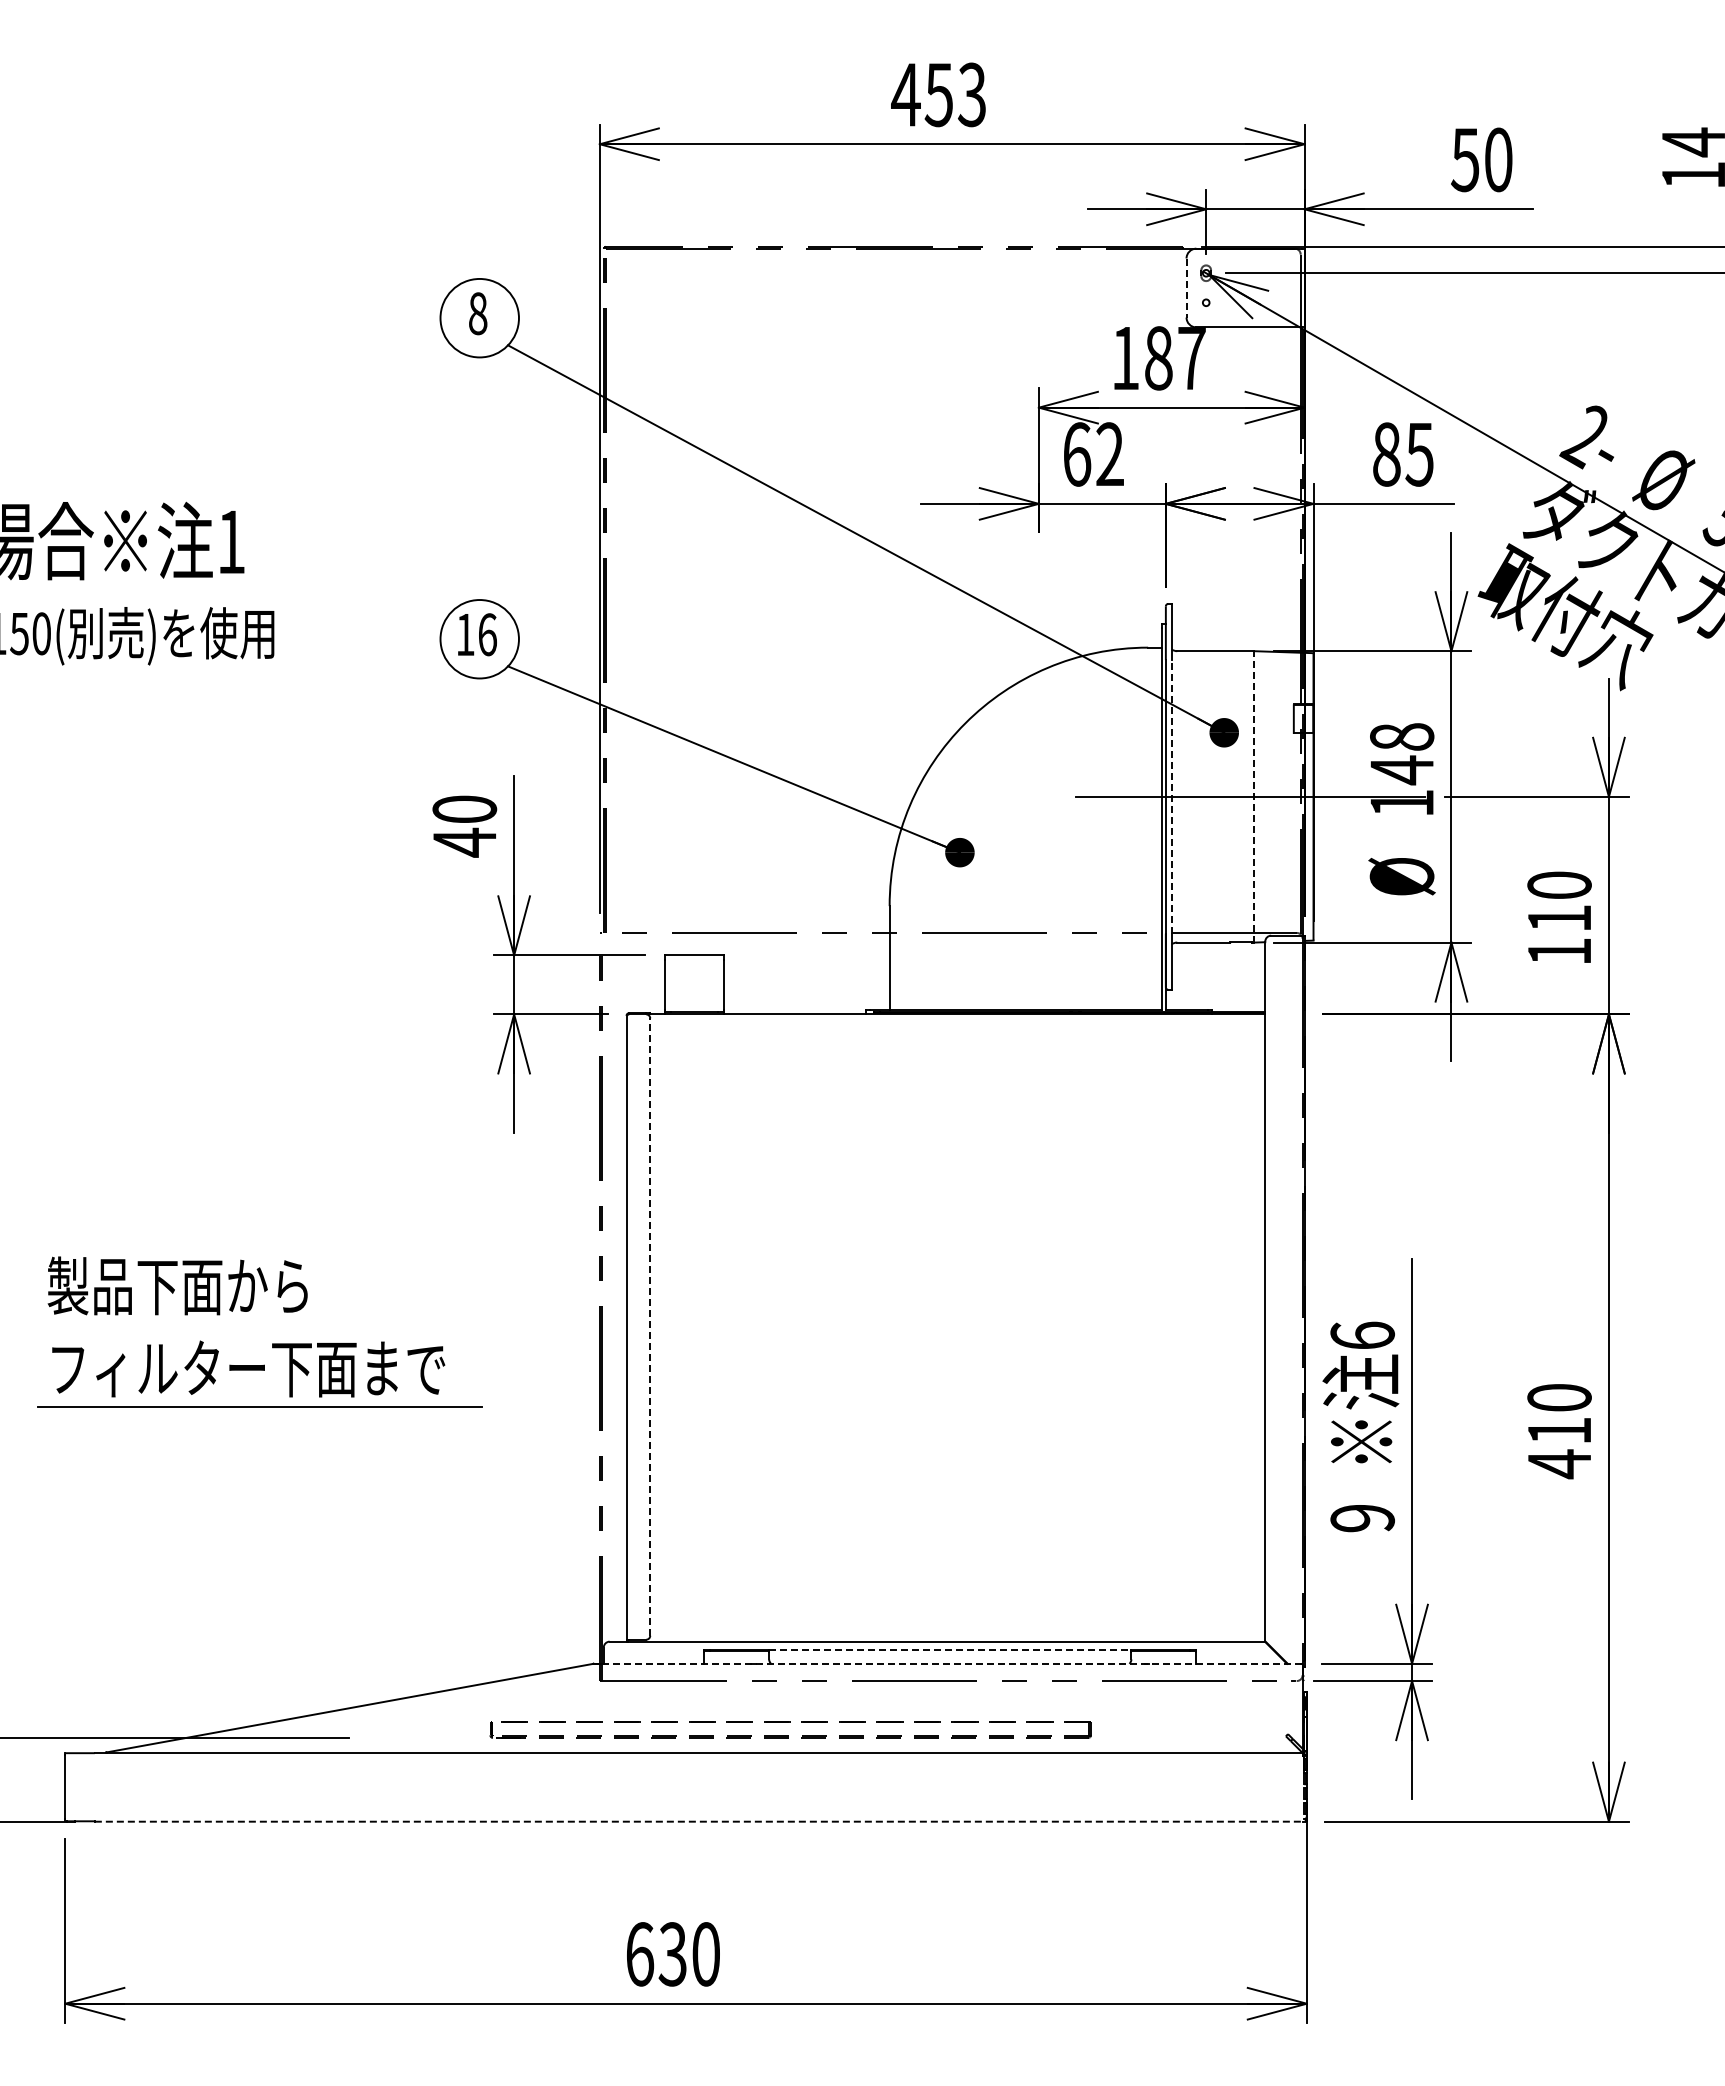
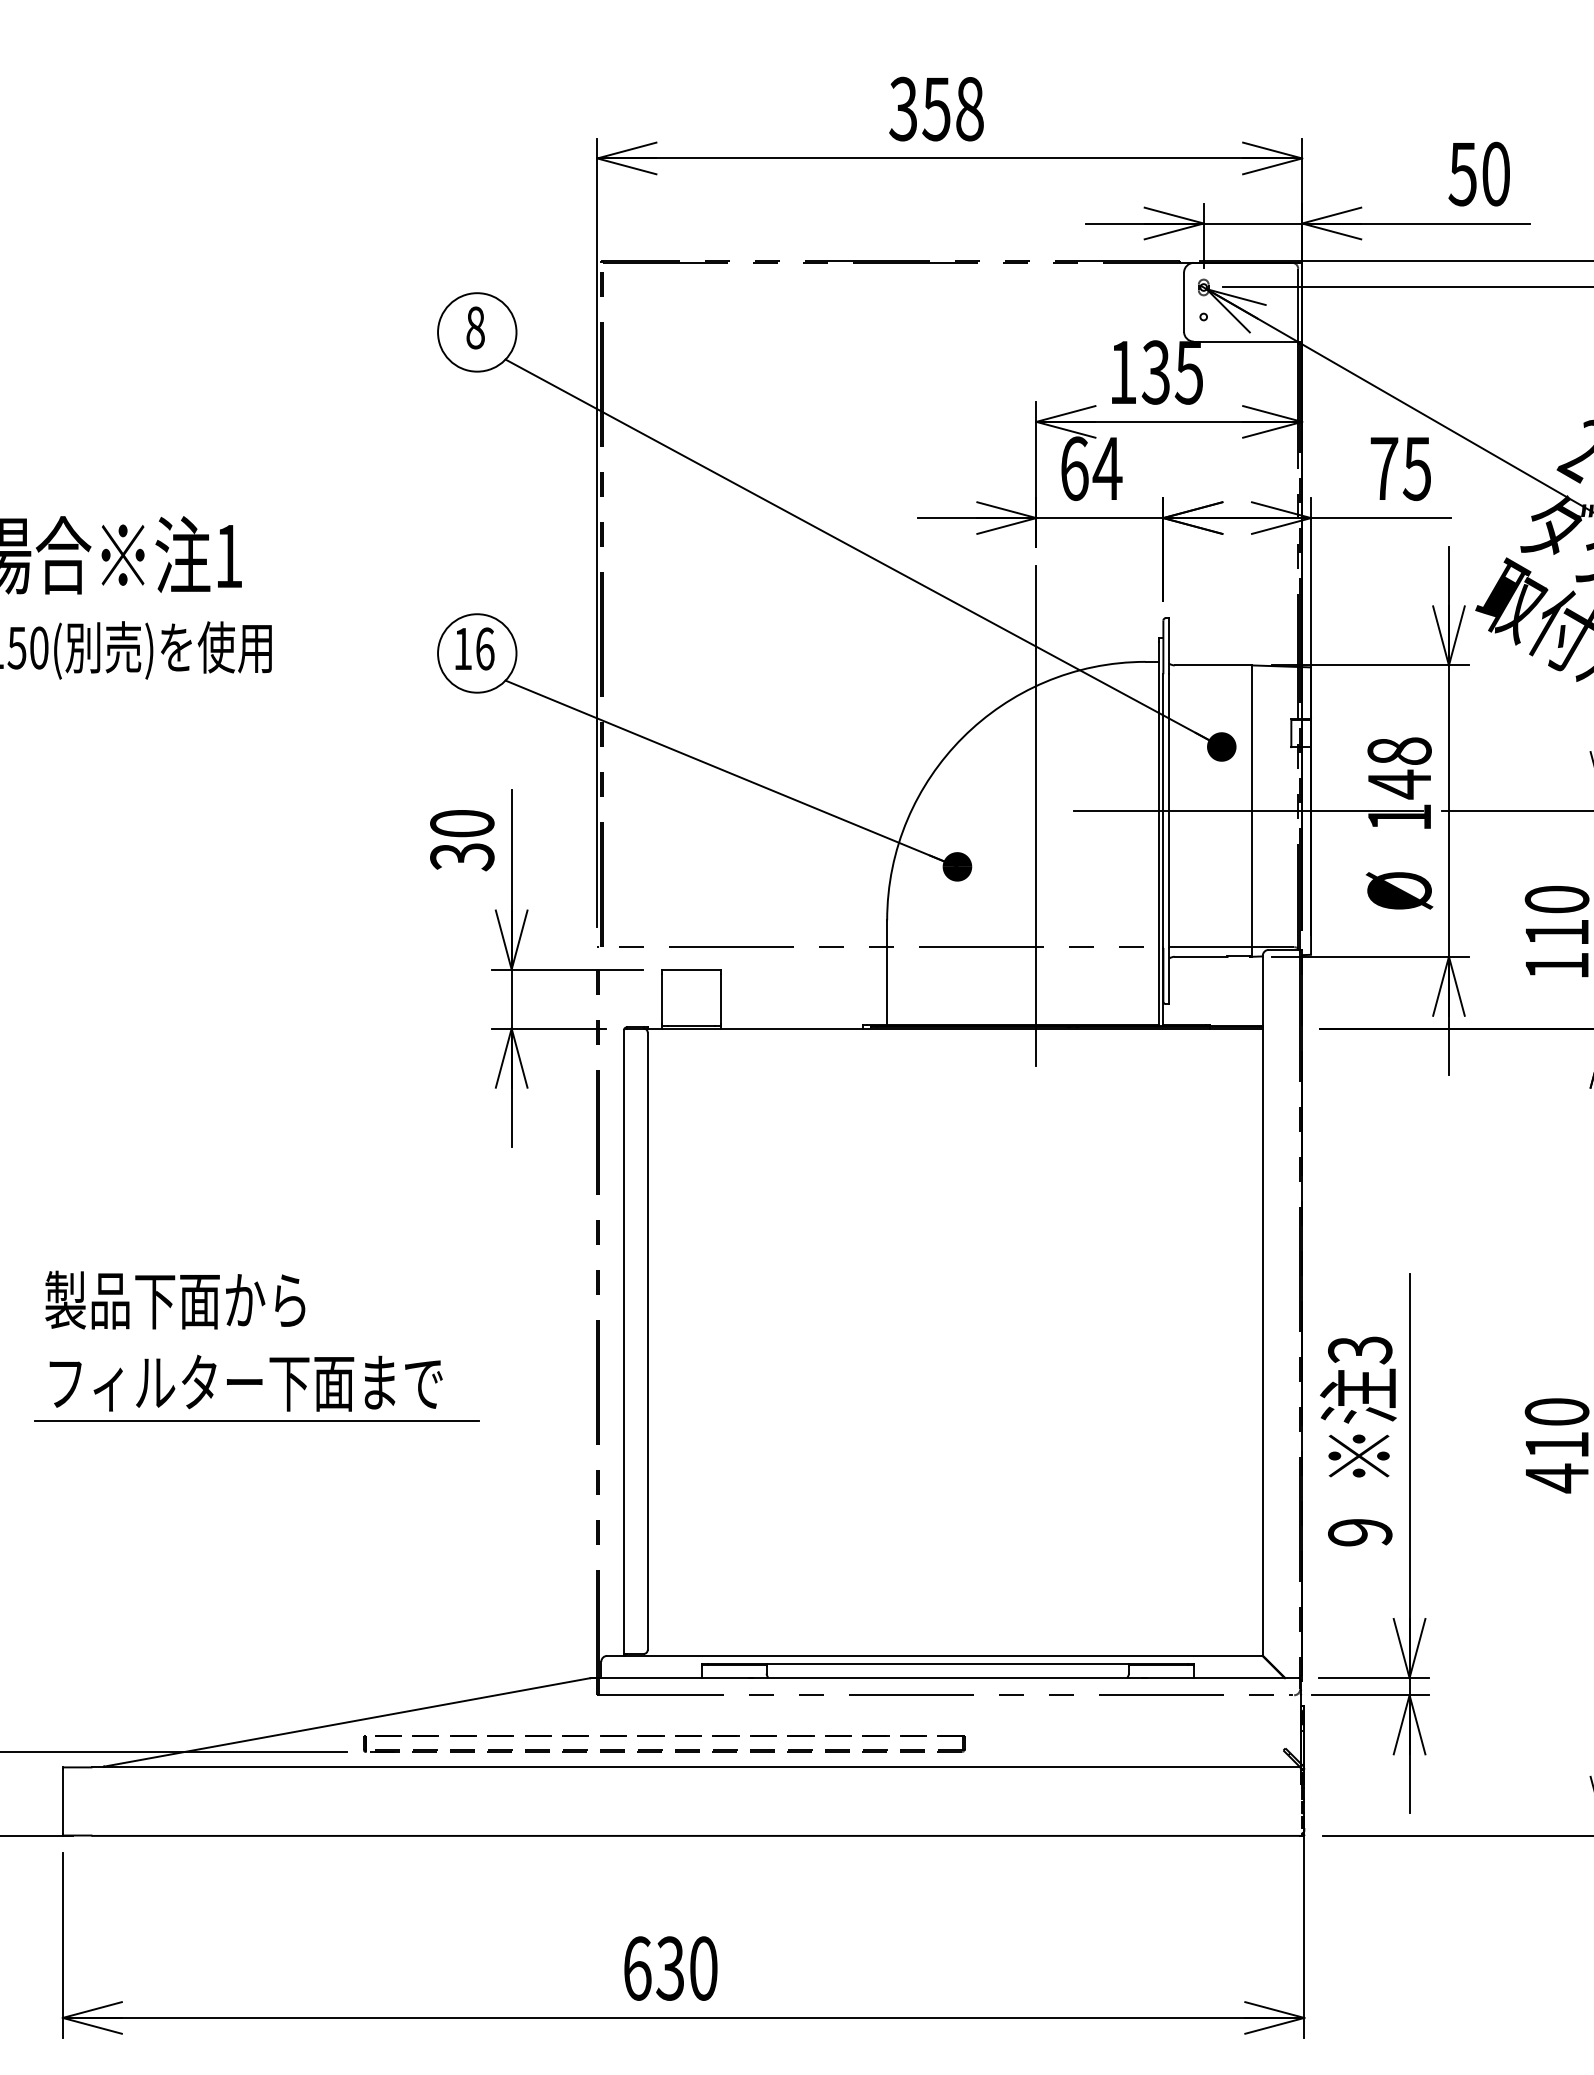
text: (938, 94) -> (936, 108), 453 -> 358
line: (1186, 288) -> (1184, 302), dashed -> solid
text: (1174, 358) -> (1172, 372), 187 -> 135
text: (1110, 453) -> (1108, 467), 62 -> 64
text: (1386, 454) -> (1384, 468), 85 -> 75
line: (1171, 796) -> (1169, 810), dashed -> solid
line: (1254, 796) -> (1252, 810), dashed -> solid
line: (1038, 802) -> (1036, 816), added
text: (464, 842) -> (462, 856), 40 -> 30
line: (650, 1327) -> (648, 1341), dashed -> solid
text: (1362, 1335) -> (1360, 1349), 6 -> 3
line: (950, 1649) -> (948, 1663), dashed -> solid
line: (951, 1663) -> (949, 1677), dashed -> solid
part: (788, 1735) -> (662, 1749), moved
line: (700, 1821) -> (698, 1835), dashed -> solid

